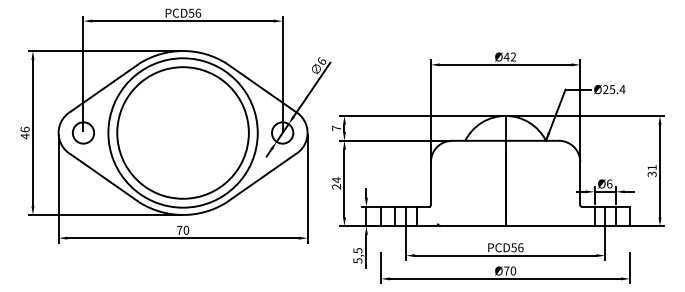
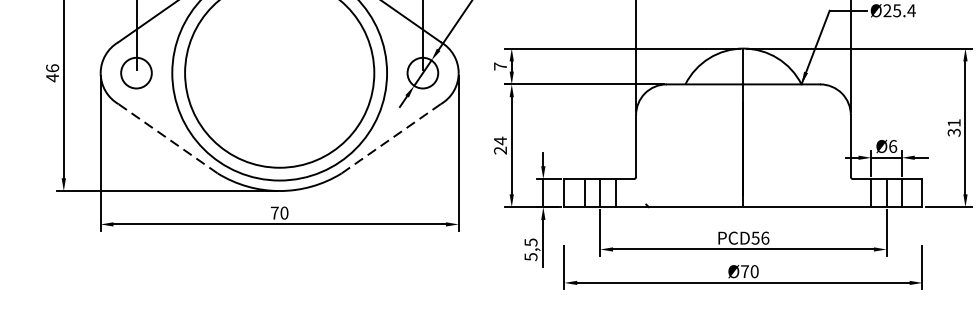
line: (105, 178) -> (168, 138), solid -> dashed
line: (260, 178) -> (391, 138), solid -> dashed

